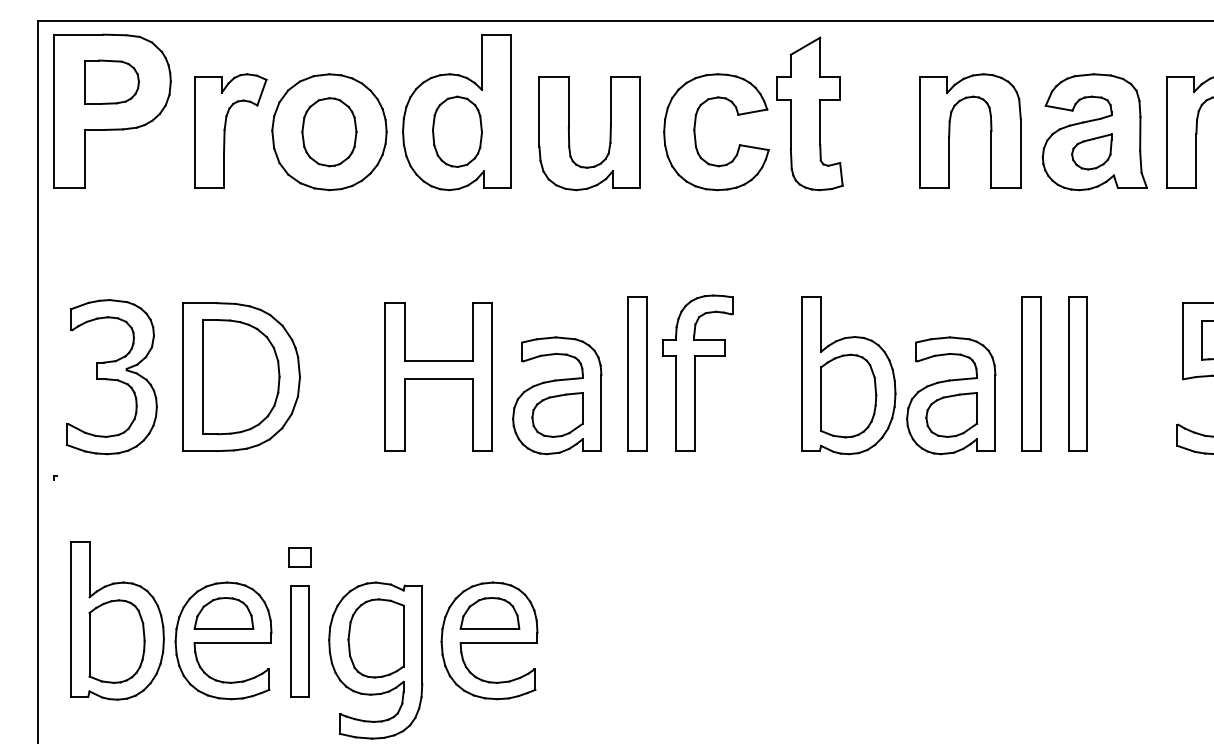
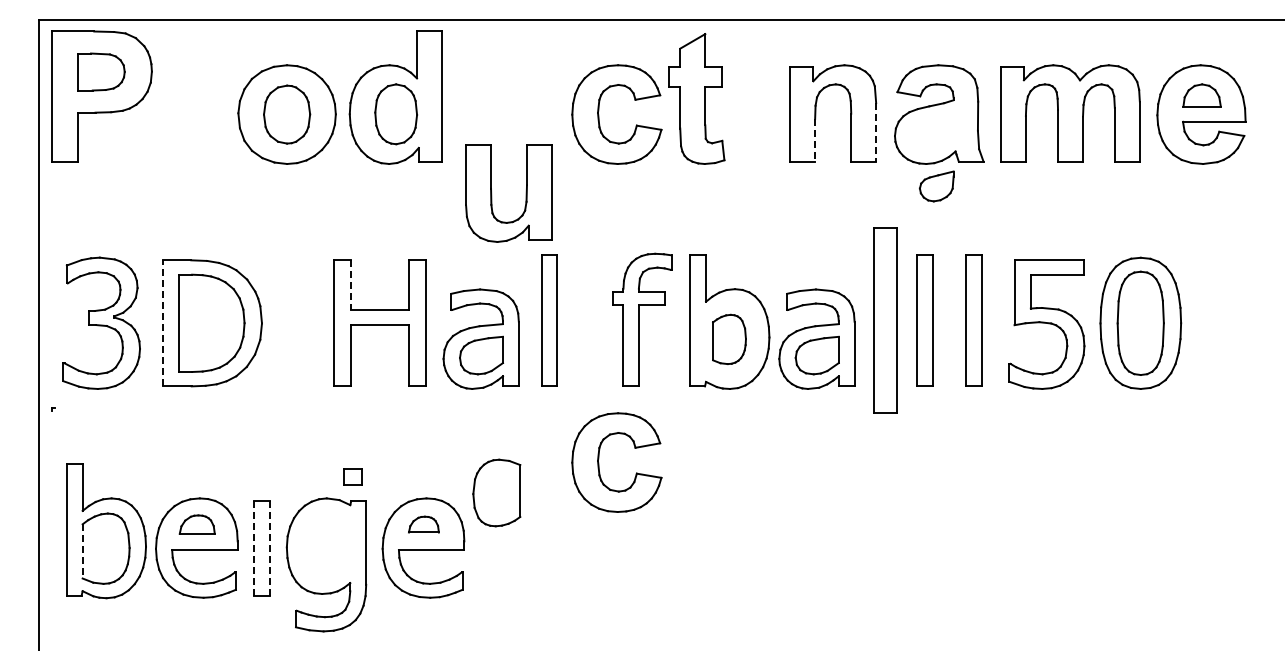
part: (230, 130) -> (202, 113), removed
part: (570, 133) -> (492, 193), moved
part: (1091, 152) -> (936, 186), moved
line: (1021, 154) -> (876, 133), solid -> dashed
line: (949, 162) -> (815, 140), solid -> dashed
line: (405, 332) -> (351, 285), solid -> dashed
part: (698, 372) -> (642, 319), moved
part: (1030, 373) -> (884, 320), size x1.4
part: (1134, 373) -> (973, 320), added
line: (183, 376) -> (162, 322), solid -> dashed
part: (848, 396) -> (729, 339), size x0.7
part: (696, 540) -> (599, 462), added
part: (299, 556) -> (352, 476), moved
part: (224, 613) -> (197, 524), size x0.7
part: (489, 613) -> (423, 524), size x0.6
part: (375, 637) -> (496, 492), moved
line: (291, 640) -> (254, 547), solid -> dashed
line: (309, 641) -> (270, 548), solid -> dashed
line: (89, 644) -> (82, 551), solid -> dashed

